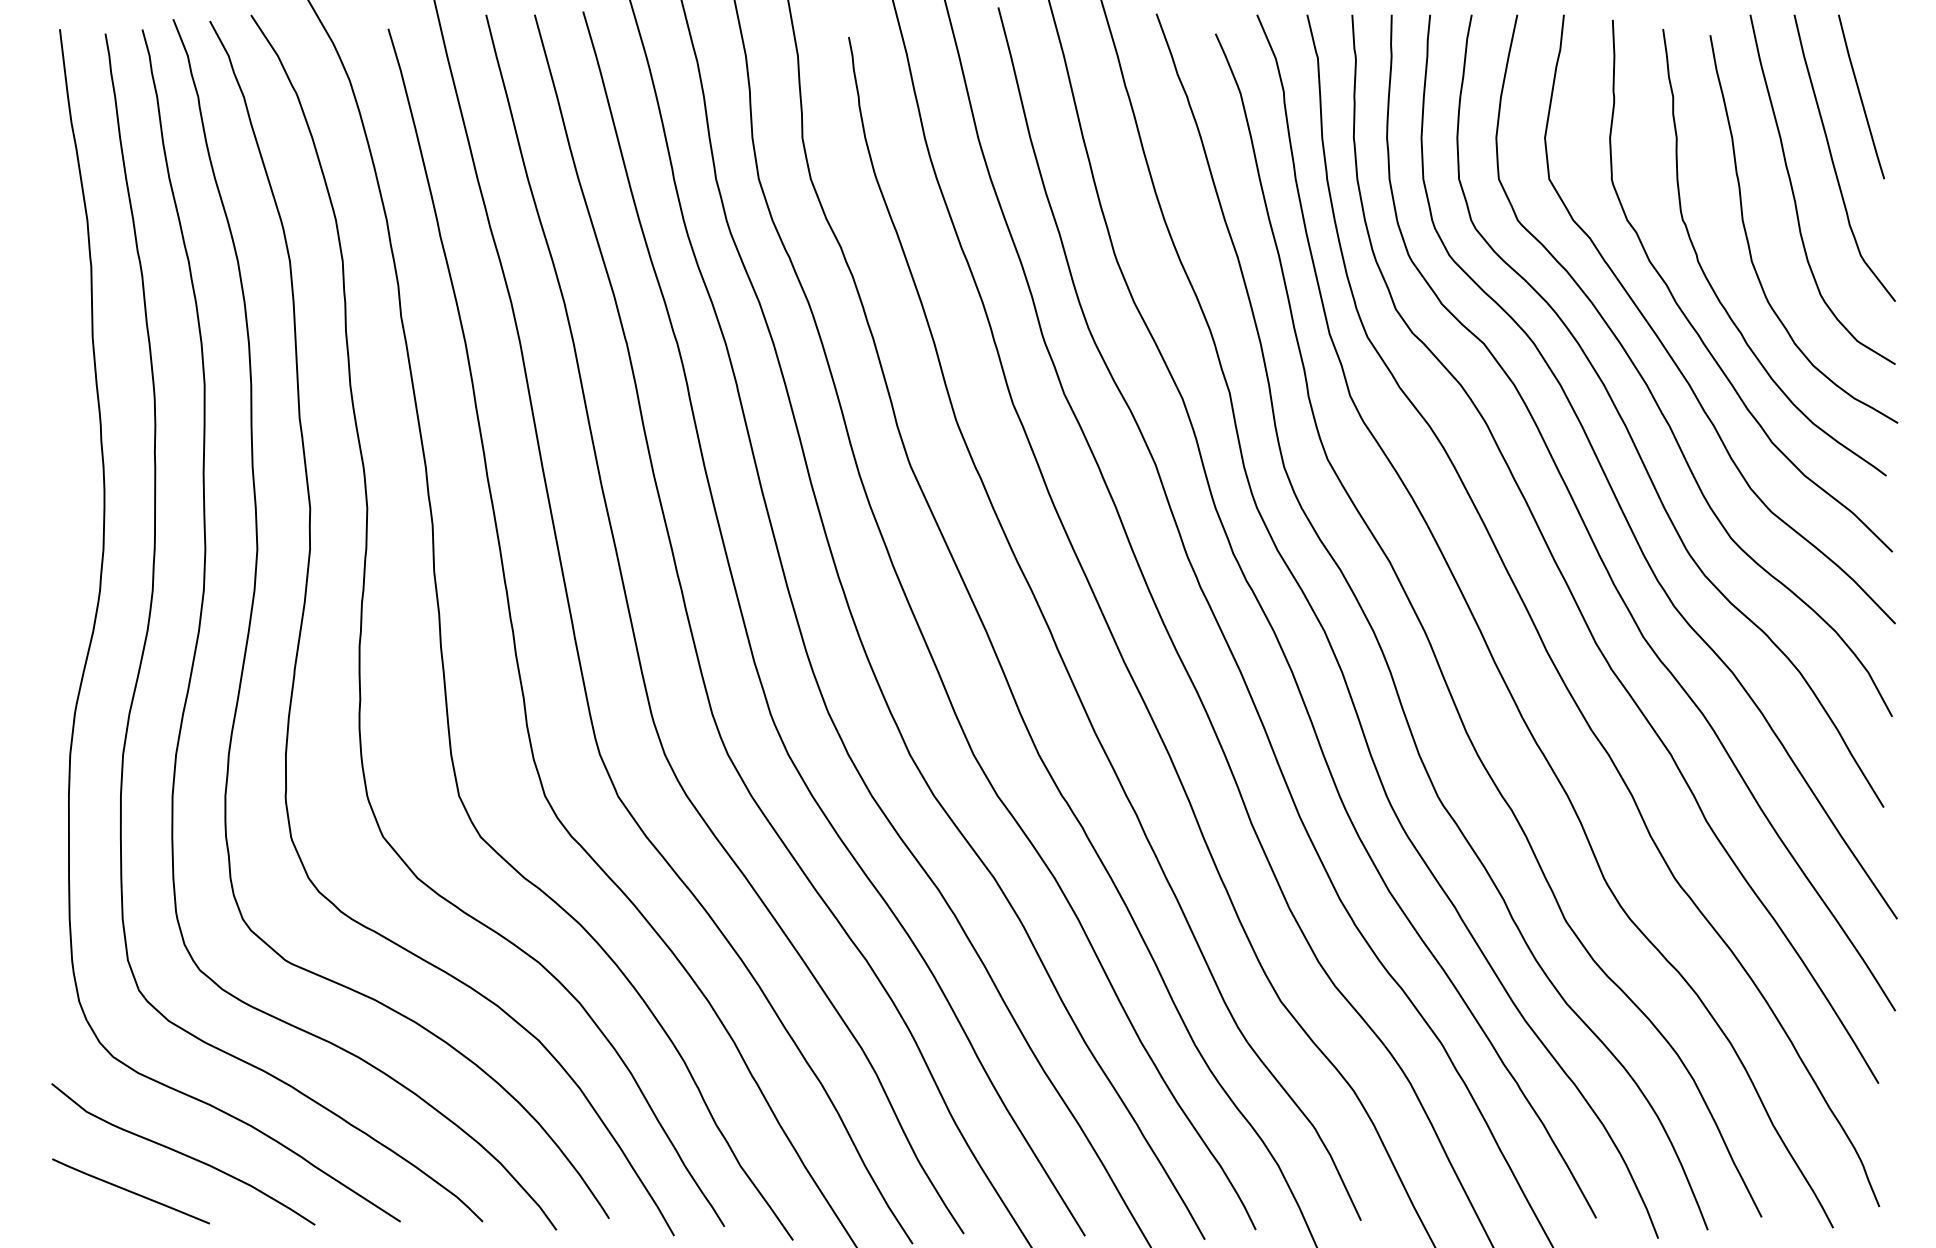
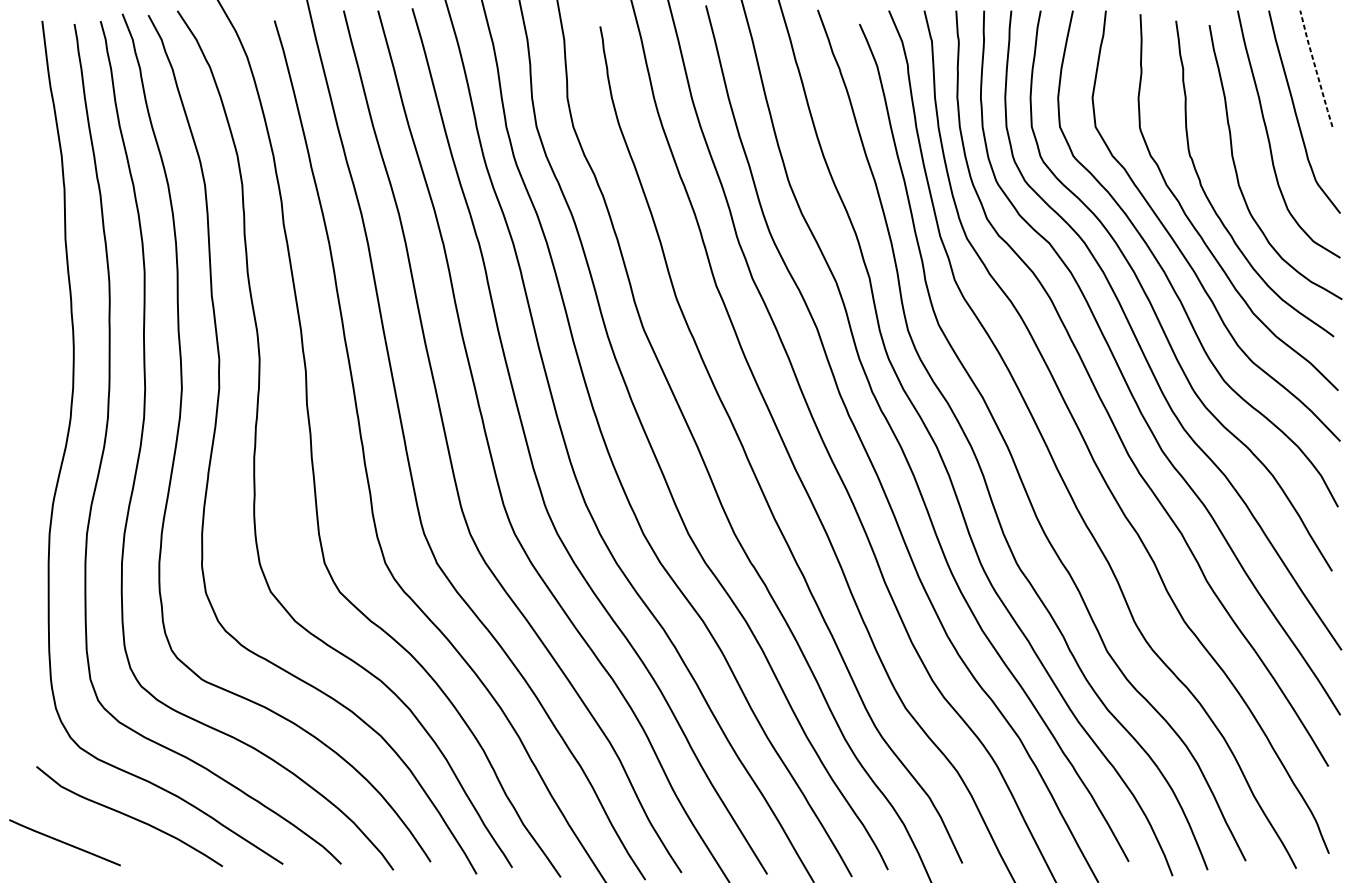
line: (1860, 96) -> (1315, 68), solid -> dashed
line: (130, 1191) -> (64, 842), moved

